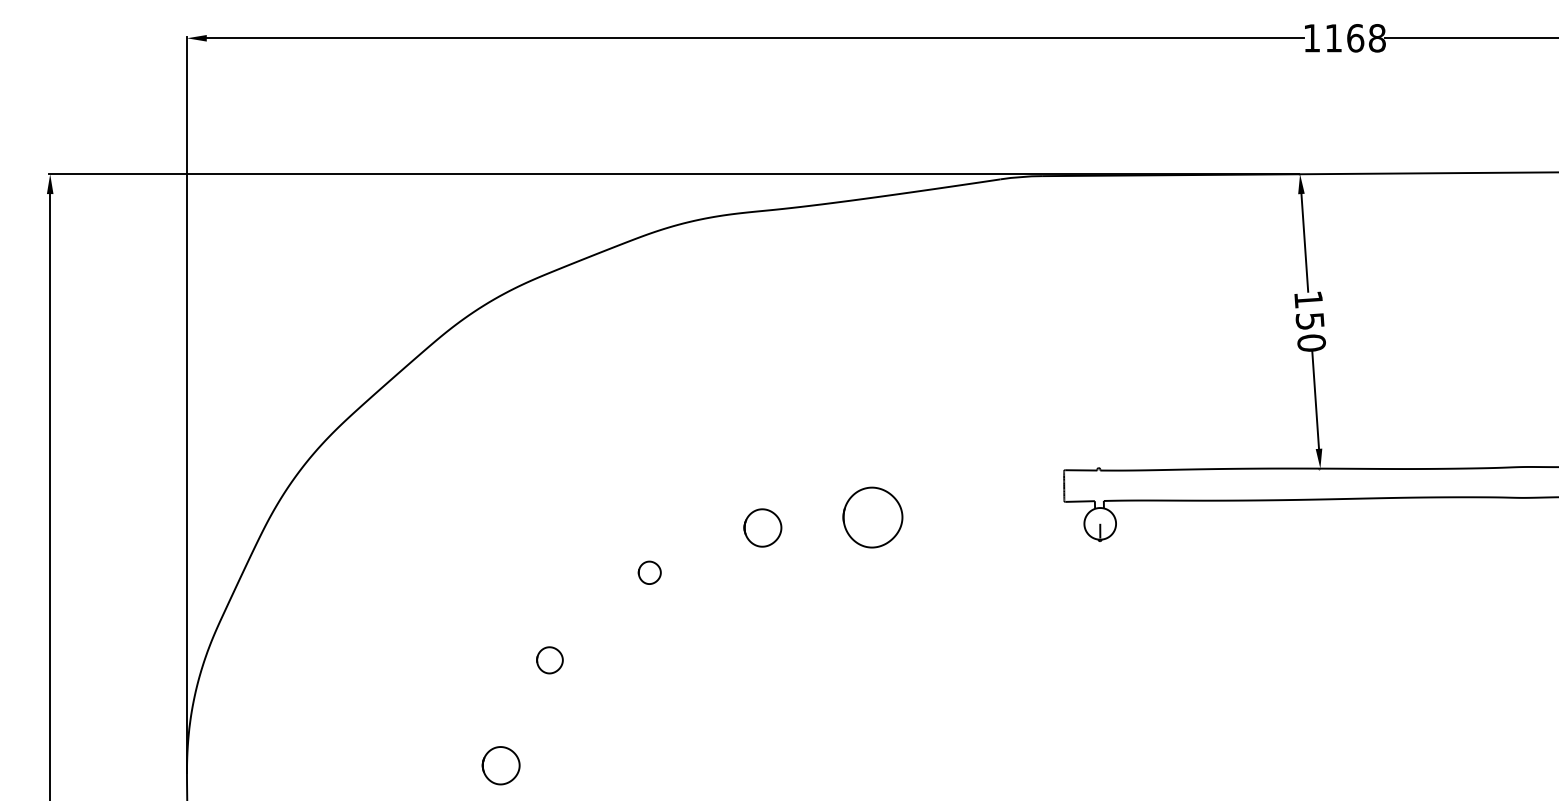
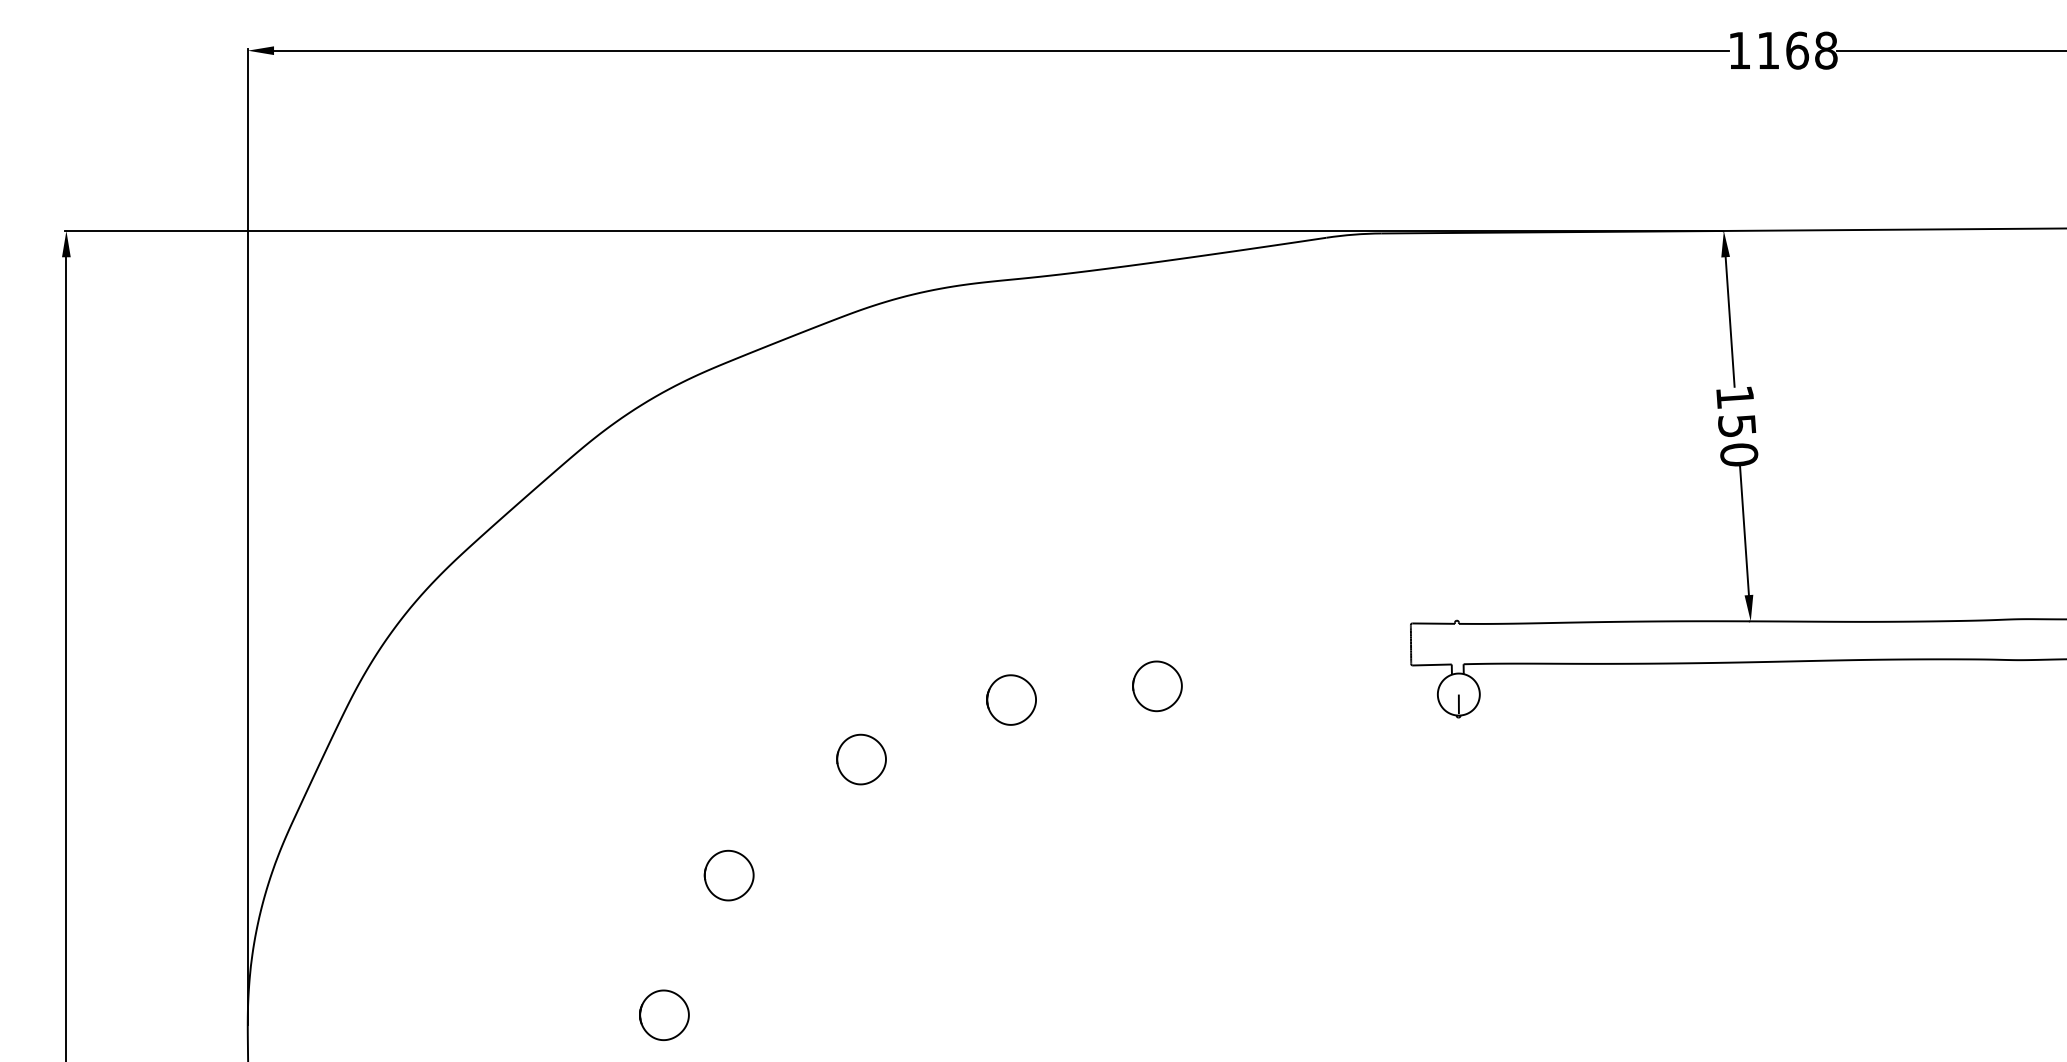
part: (873, 517) -> (1157, 686), size x0.62
part: (649, 572) -> (861, 759), size x1.67
part: (549, 660) -> (728, 875), size x1.43

